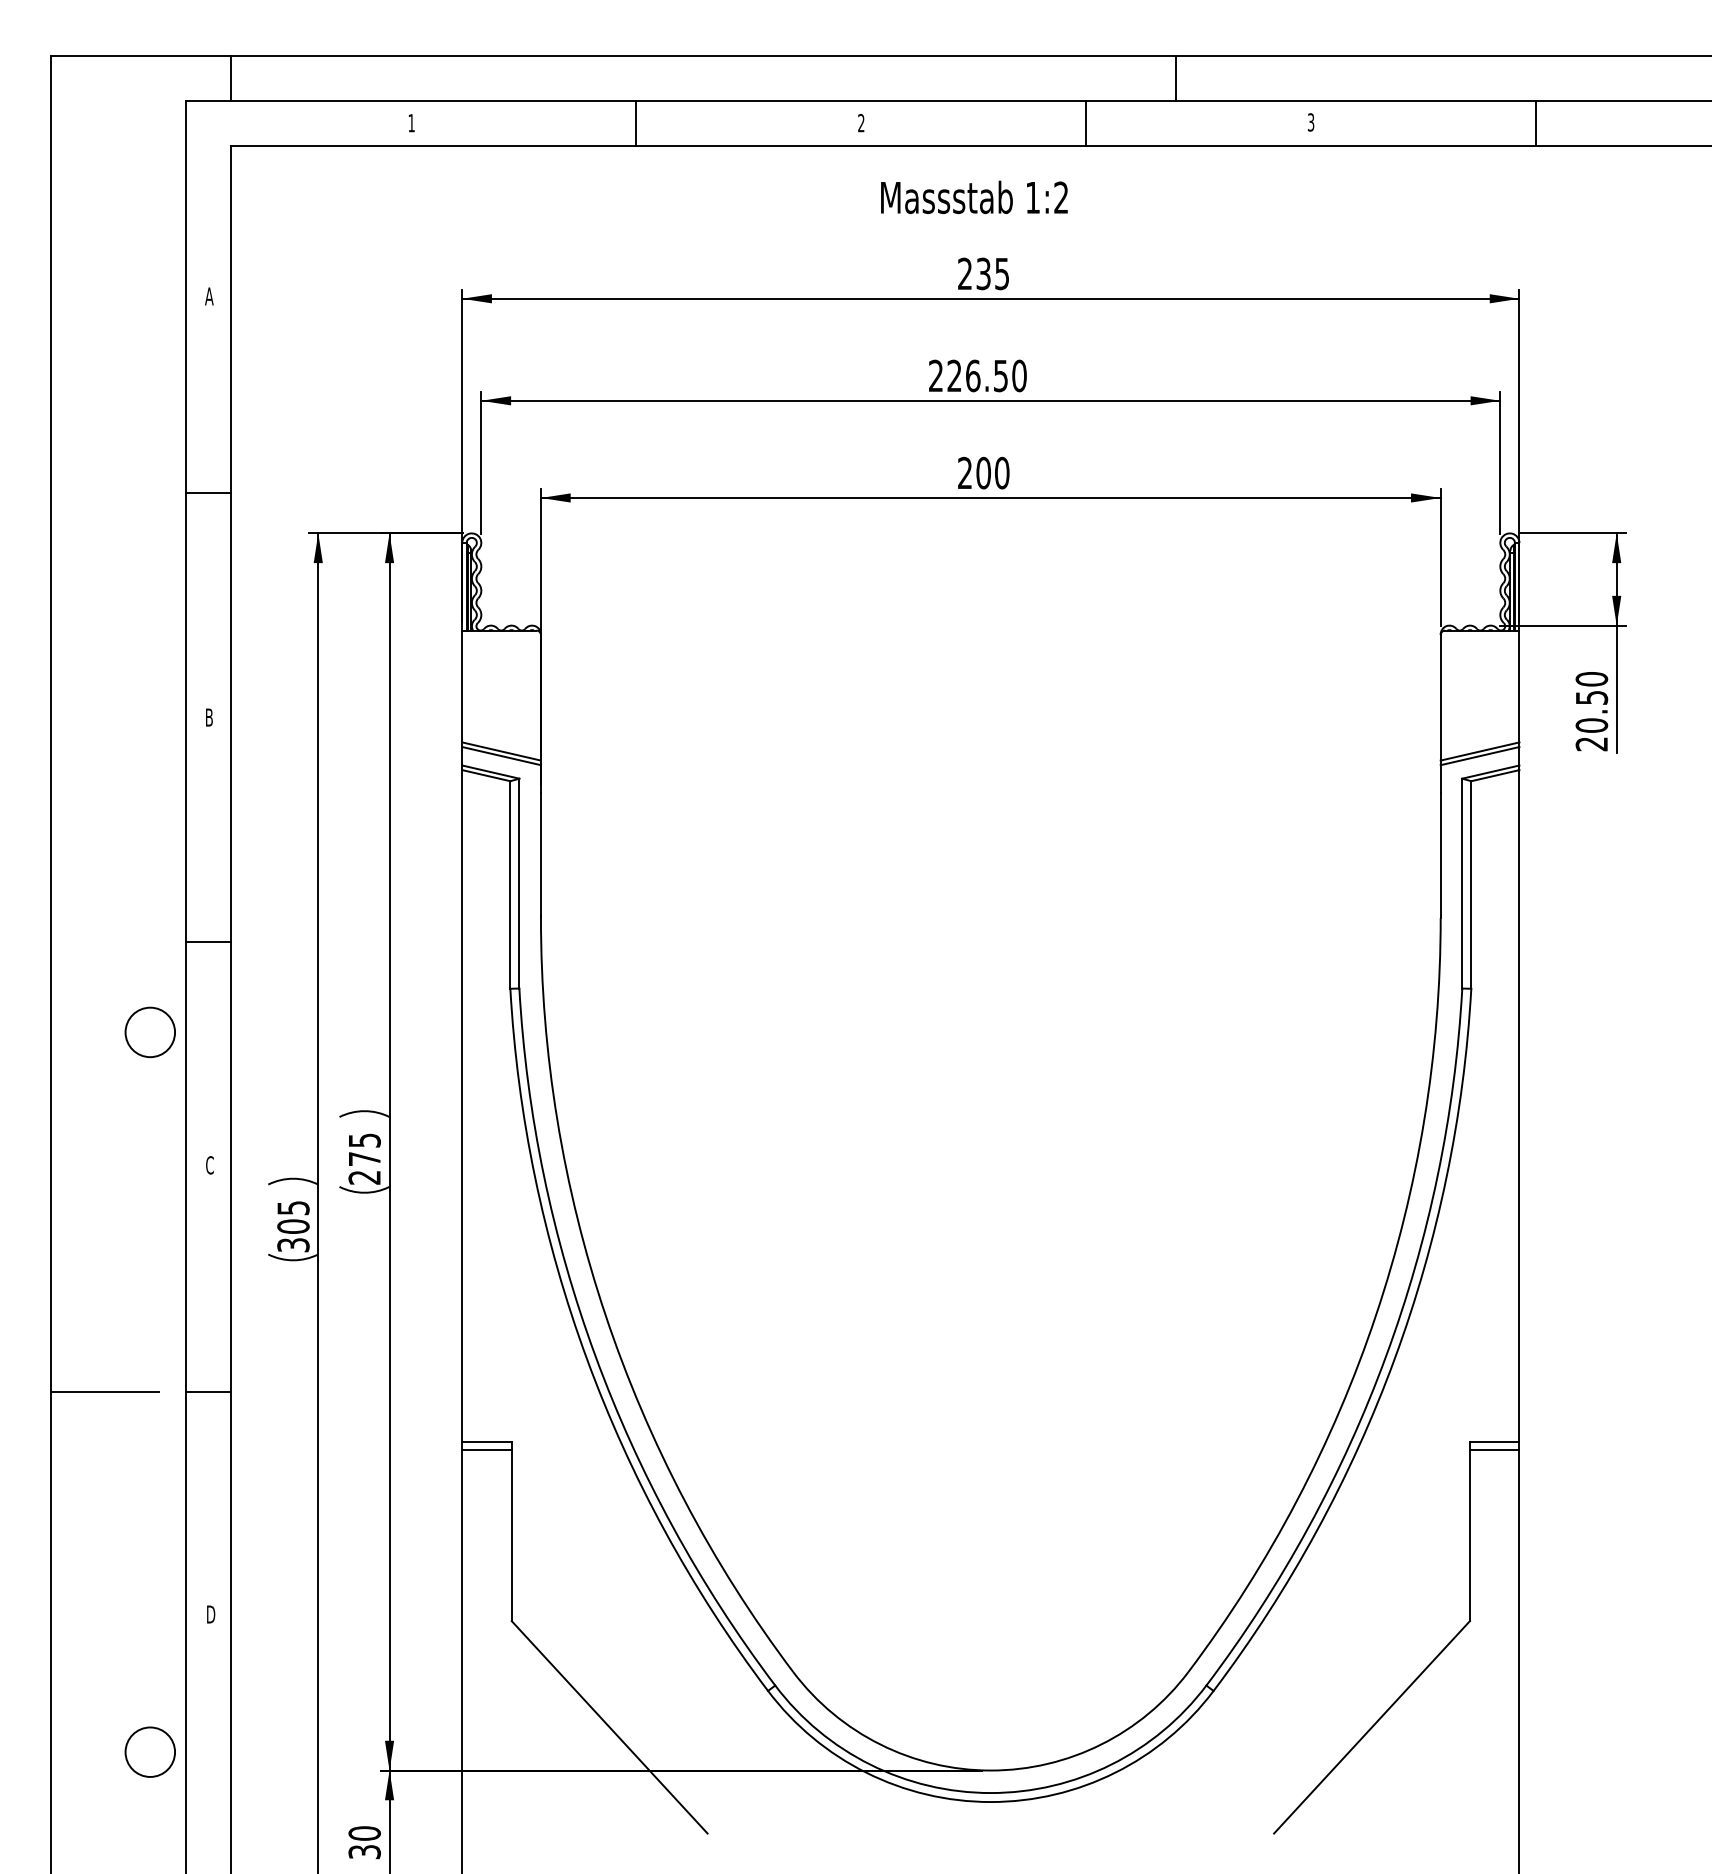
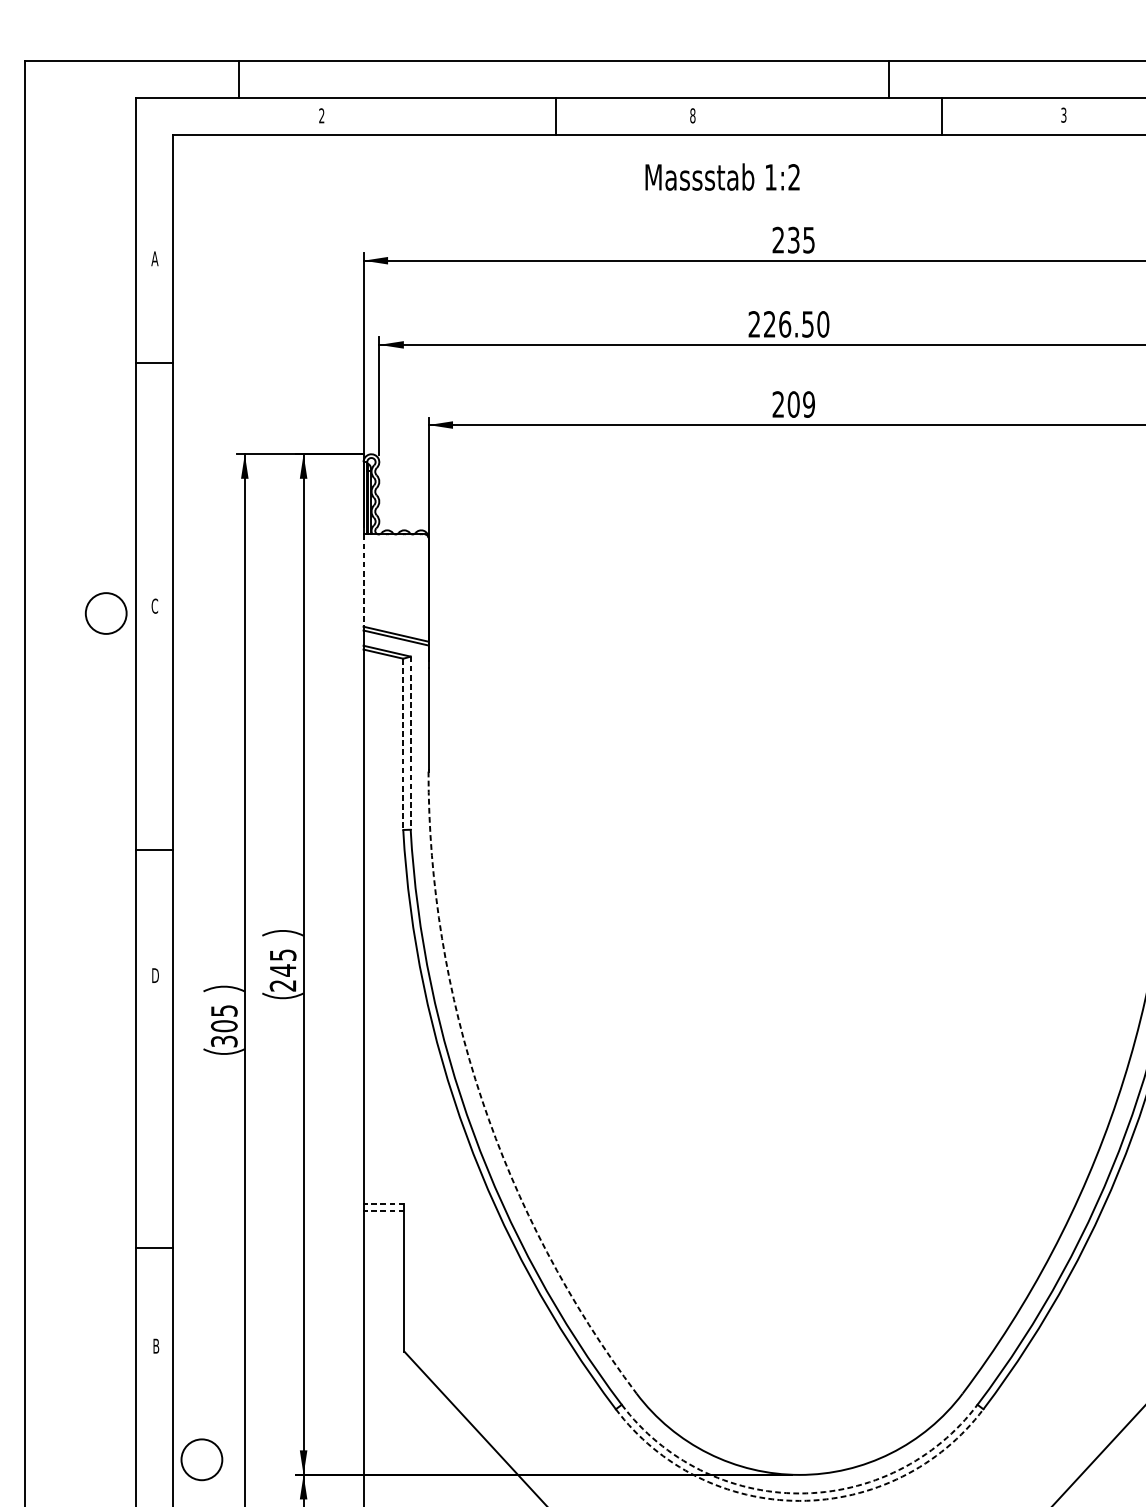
line: (231, 78) -> (239, 78), moved
line: (1176, 78) -> (889, 78), moved
text: (411, 123) -> (321, 116), 1 -> 2
line: (636, 123) -> (556, 116), moved
text: (861, 123) -> (692, 116), 2 -> 8
line: (1086, 123) -> (942, 116), moved
text: (974, 196) -> (722, 176), moved
text: (1001, 473) -> (808, 404), 200 -> 209
line: (208, 492) -> (154, 362), moved
line: (462, 686) -> (363, 580), solid -> dashed
text: (209, 717) -> (155, 606), B -> C
line: (519, 883) -> (410, 743), solid -> dashed
line: (510, 885) -> (403, 744), solid -> dashed
line: (208, 942) -> (154, 849), moved
circle: (149, 1032) -> (105, 613), moved
text: (364, 1158) -> (282, 969), 275 -> 245
text: (210, 1165) -> (155, 975), C -> D
arc: (605, 1315) -> (481, 1099), solid -> dashed
line: (105, 1392) -> (69, 1163), removed
line: (208, 1392) -> (154, 1248), moved
line: (486, 1442) -> (383, 1204), solid -> dashed
line: (486, 1450) -> (383, 1210), solid -> dashed
text: (211, 1614) -> (156, 1346), D -> B
circle: (149, 1751) -> (201, 1459), moved
arc: (990, 1793) -> (799, 1493), solid -> dashed
arc: (990, 1802) -> (799, 1501), solid -> dashed

